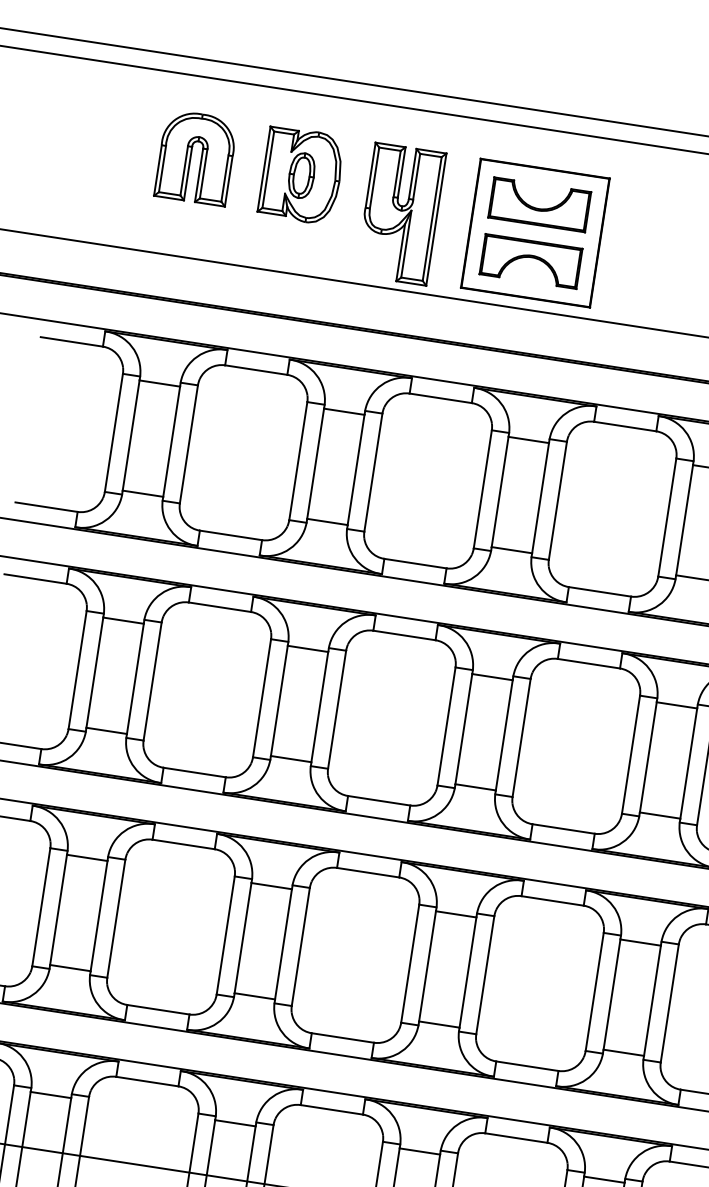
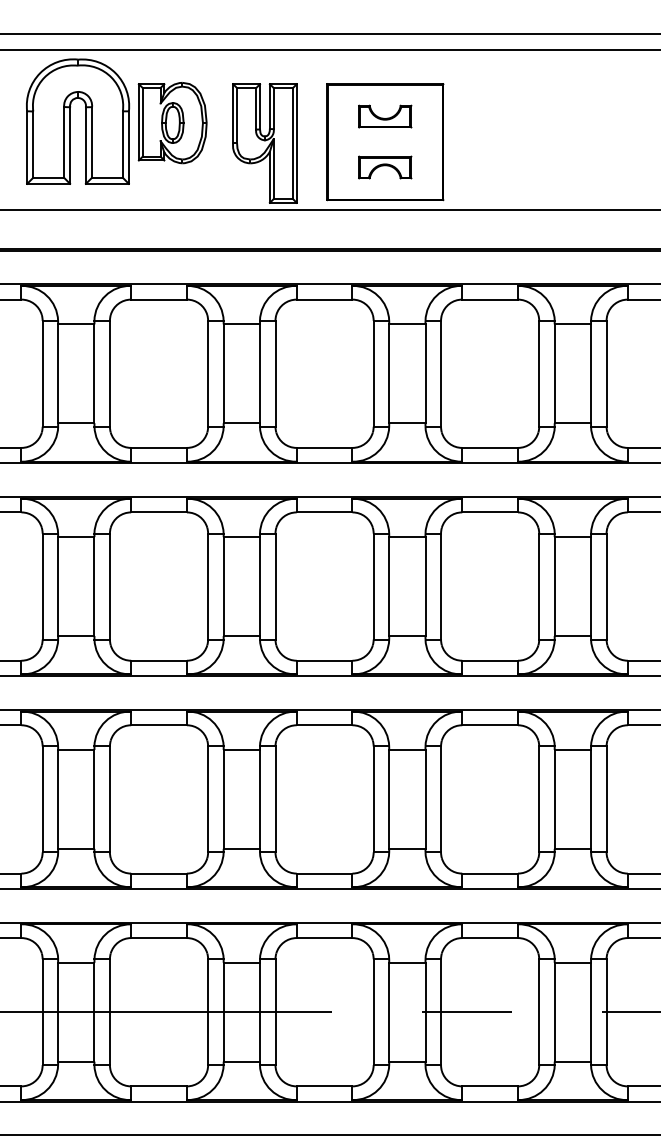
part: (195, 157) -> (77, 121), size x1.6
part: (538, 204) -> (384, 116), size x0.6
part: (530, 261) -> (384, 167), size x0.6

